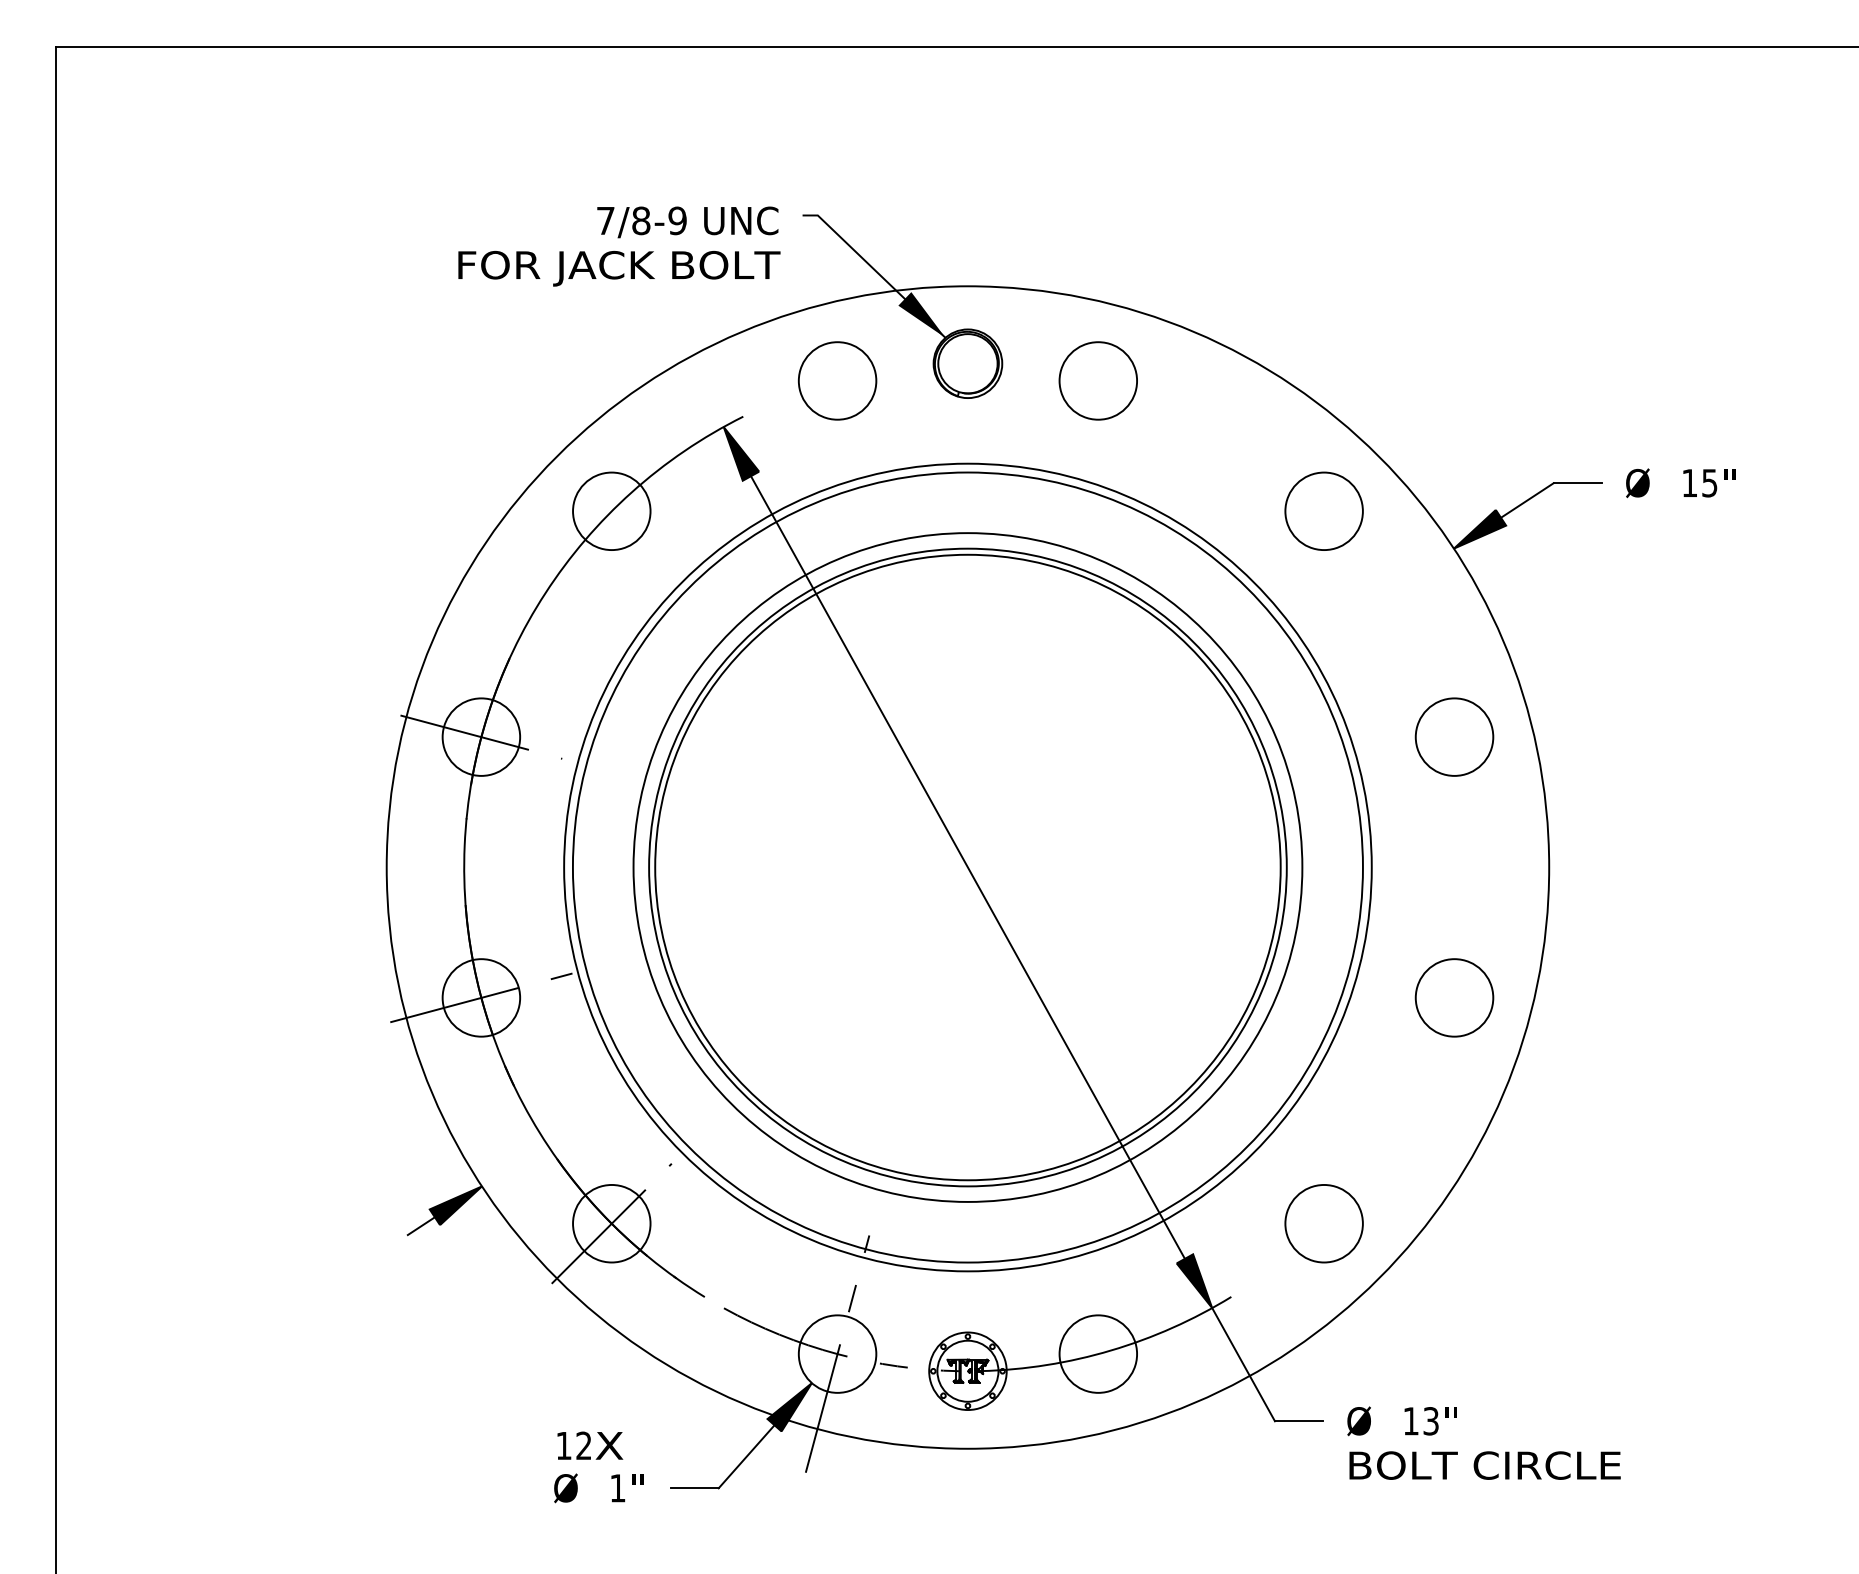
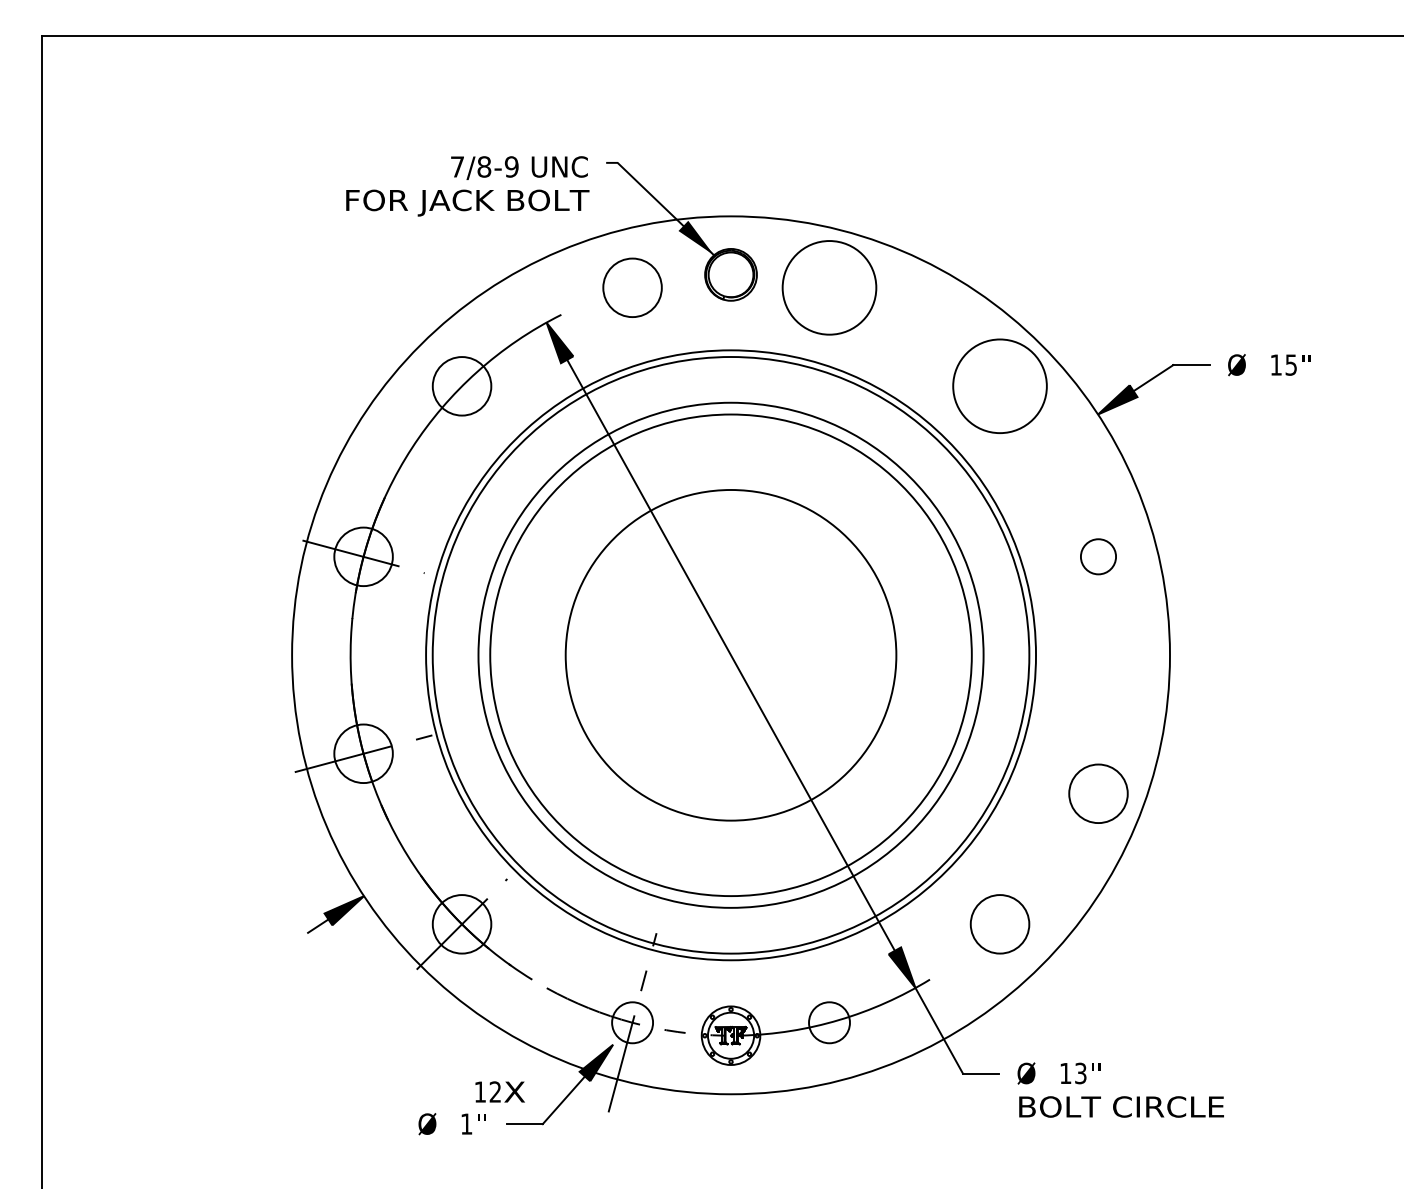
circle: (1098, 380) -> (829, 287), size x1.6
circle: (1323, 511) -> (999, 386), size x1.6
circle: (1454, 736) -> (1098, 556), size x0.6
circle: (967, 867) -> (730, 655), size x0.7
circle: (1454, 997) -> (1098, 793), moved
circle: (837, 1353) -> (632, 1022), size x0.7
circle: (1098, 1353) -> (829, 1022), size x0.7
text: (590, 1445) -> (500, 1091), moved

